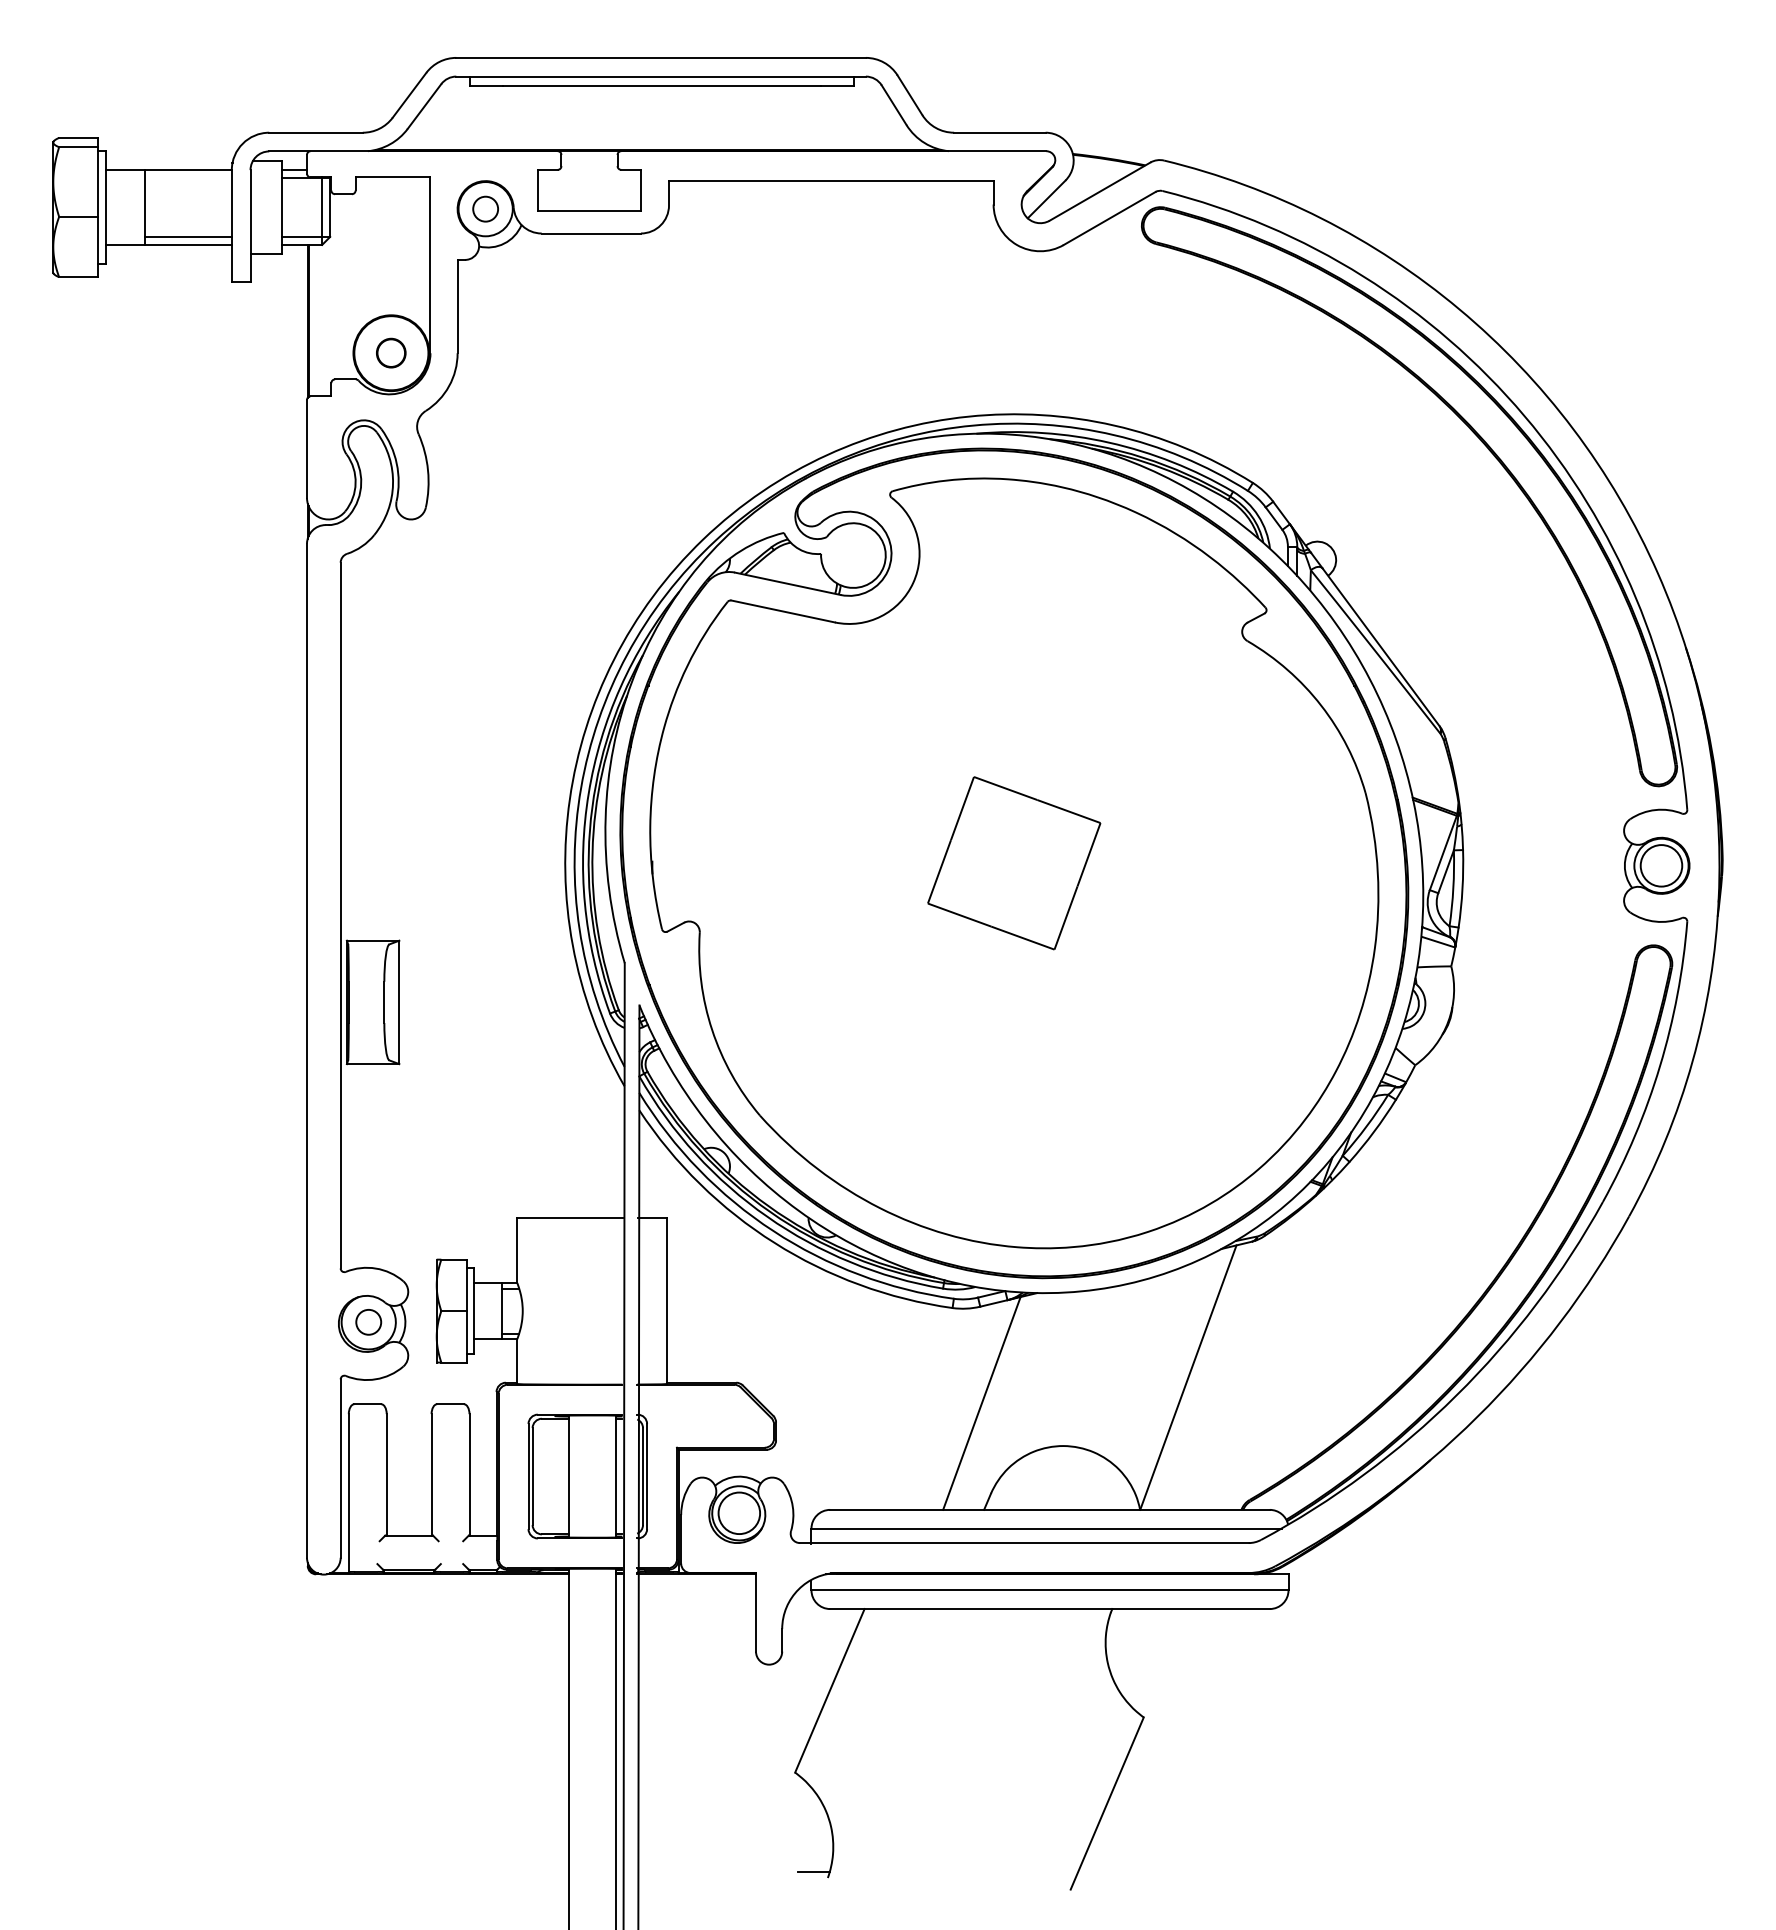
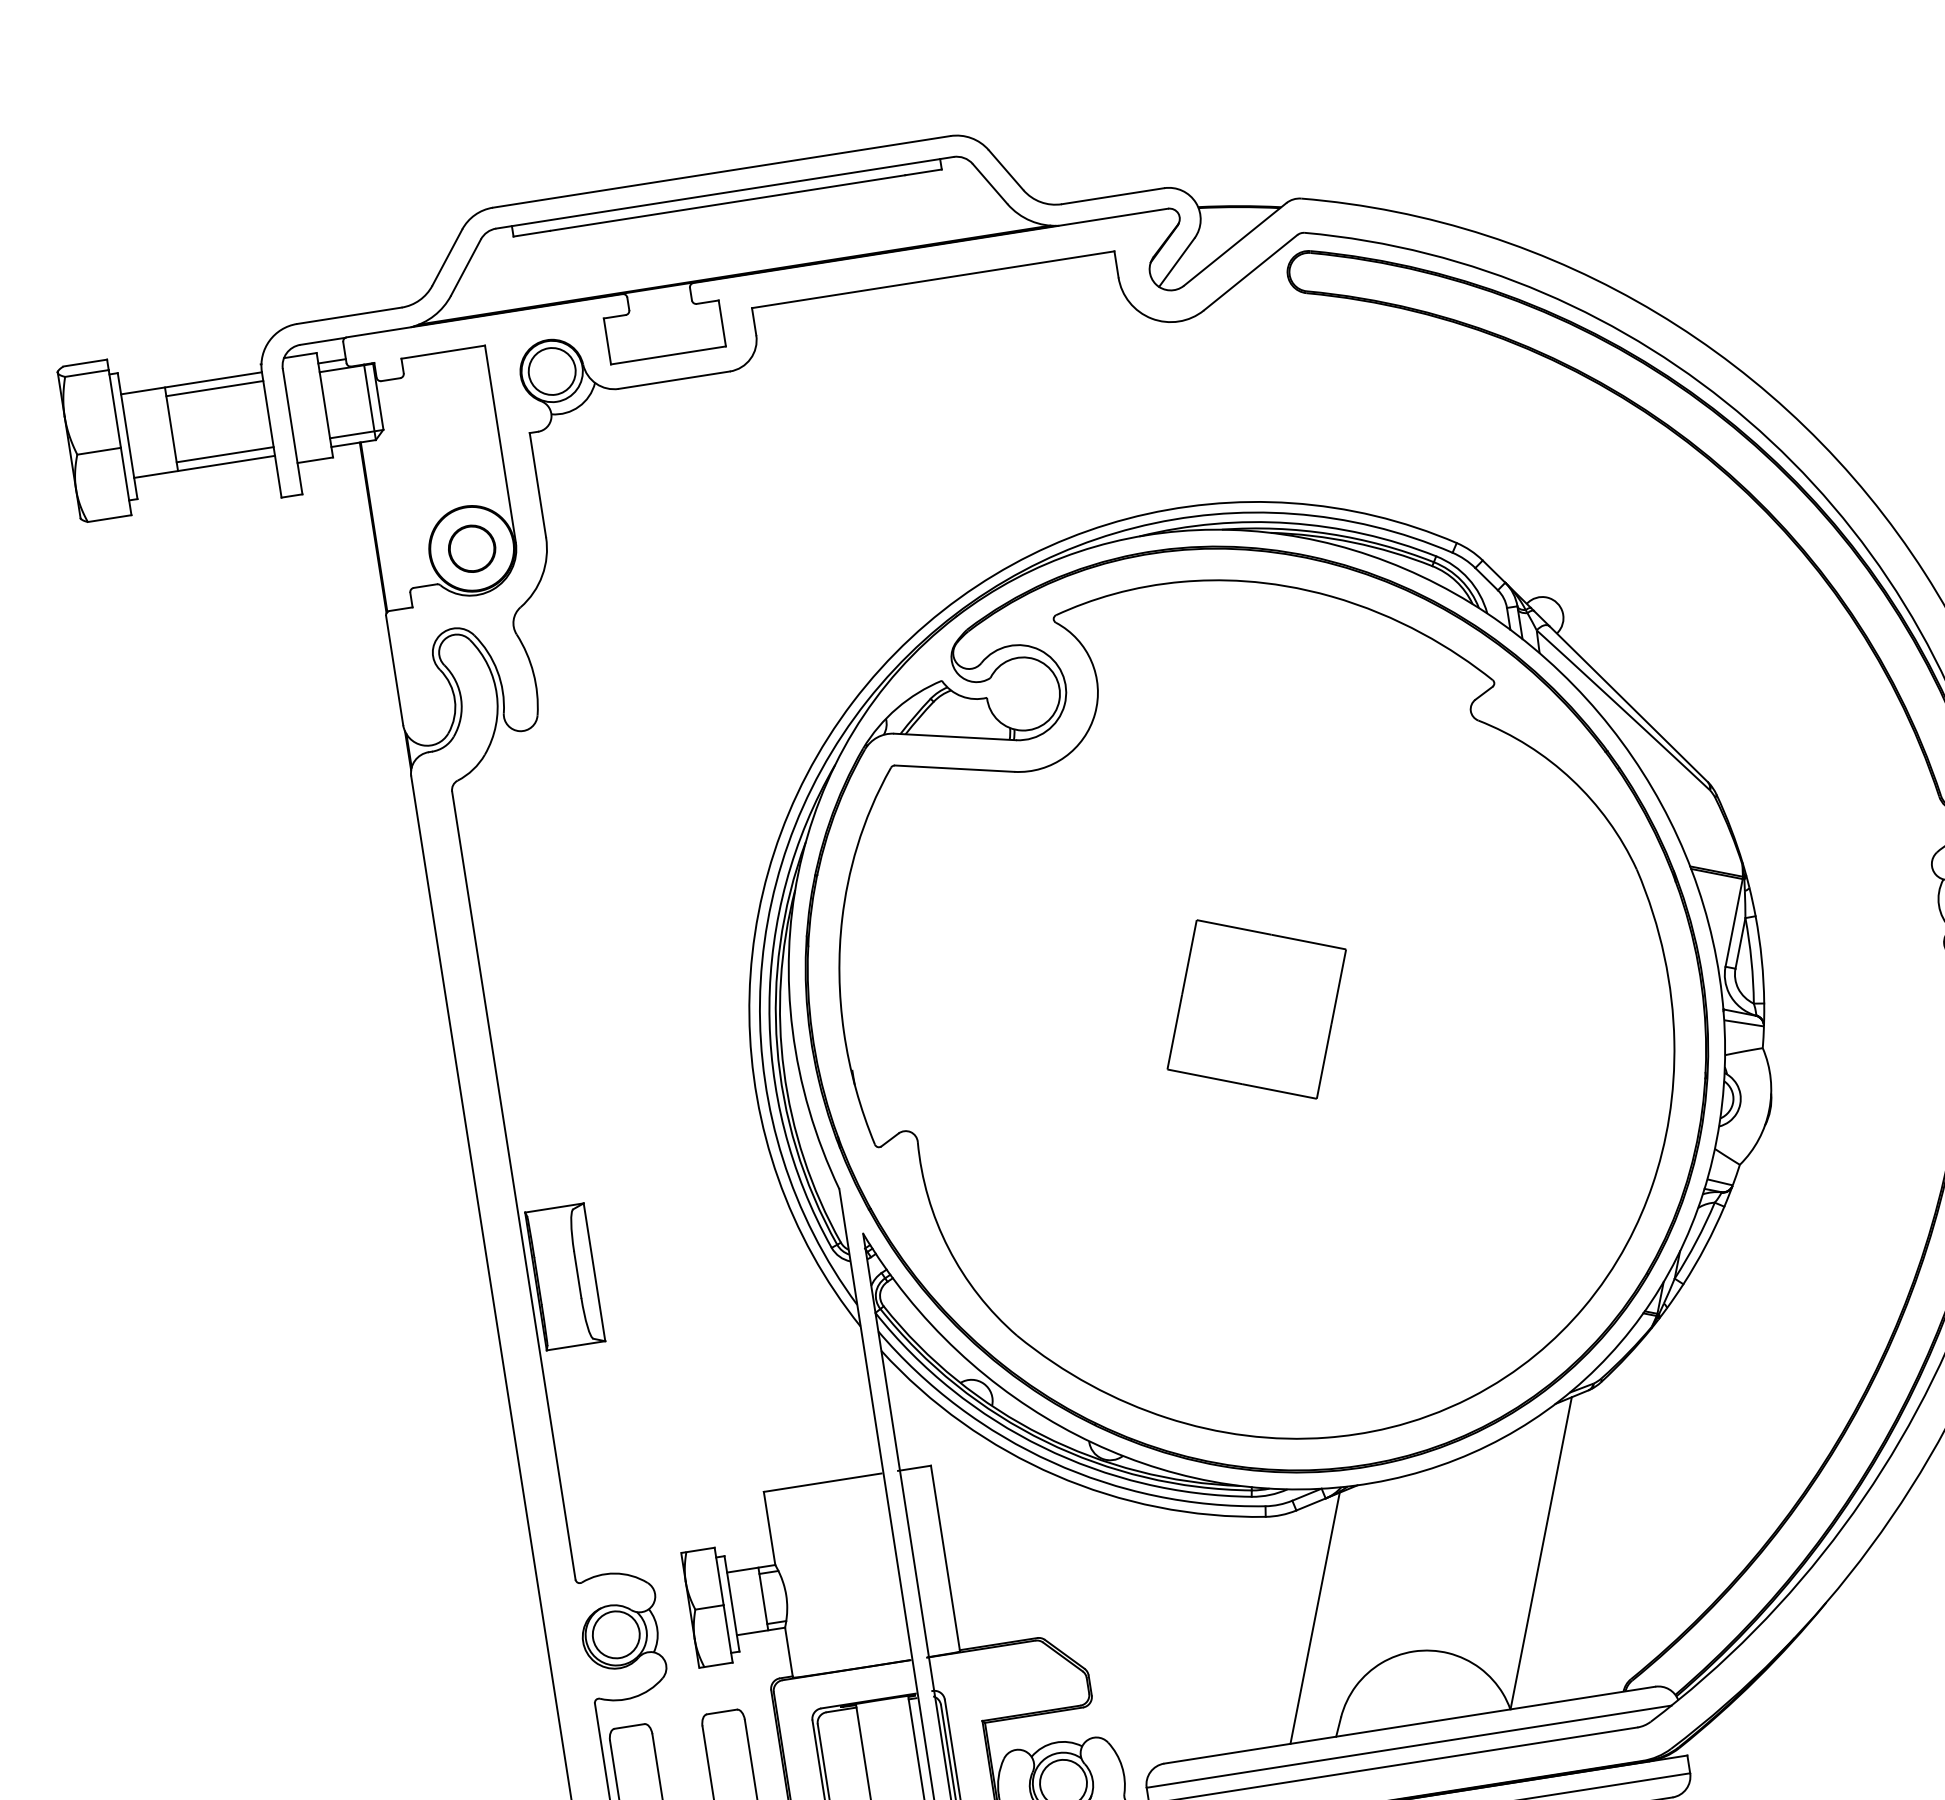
line: (187, 177) -> (213, 388), added
circle: (485, 208) -> (551, 370), size x1.67
circle: (390, 352) -> (471, 548), size x1.43
circle: (368, 1322) -> (616, 1635), size x1.67

